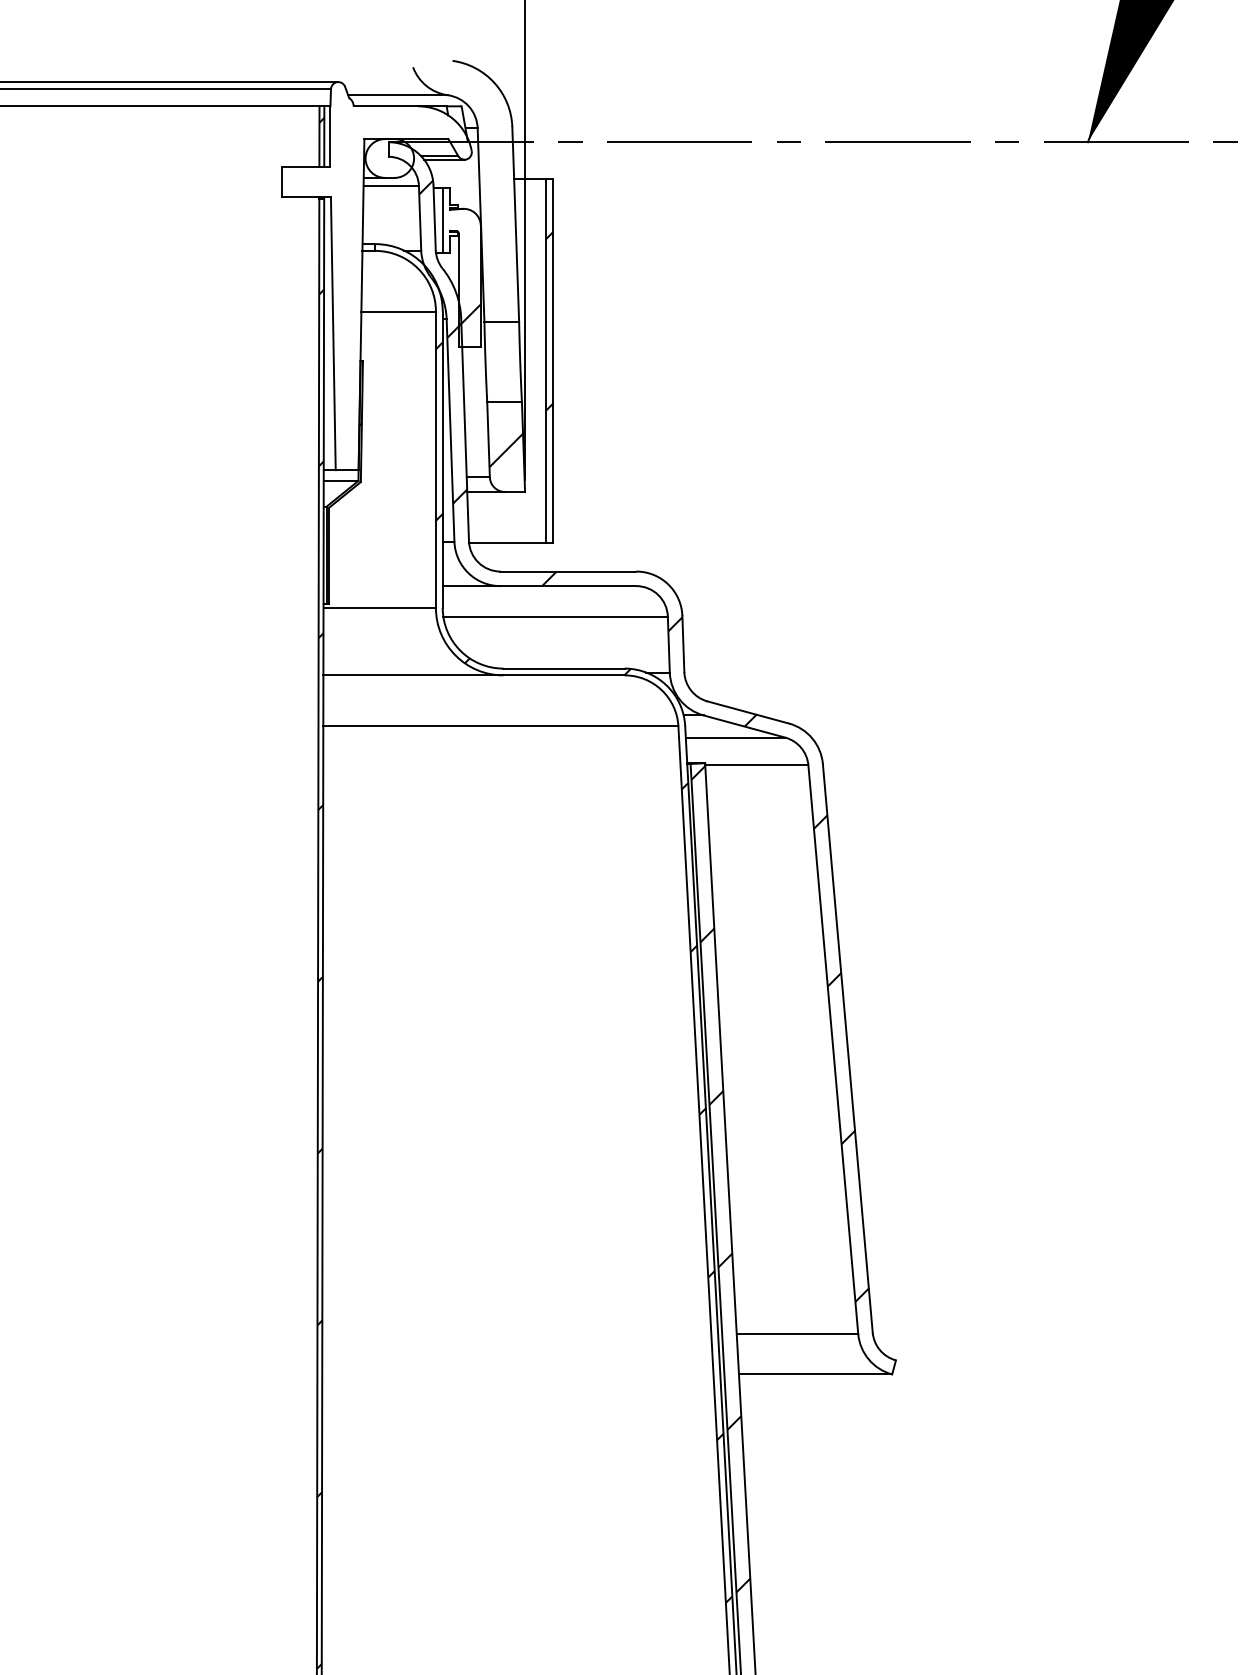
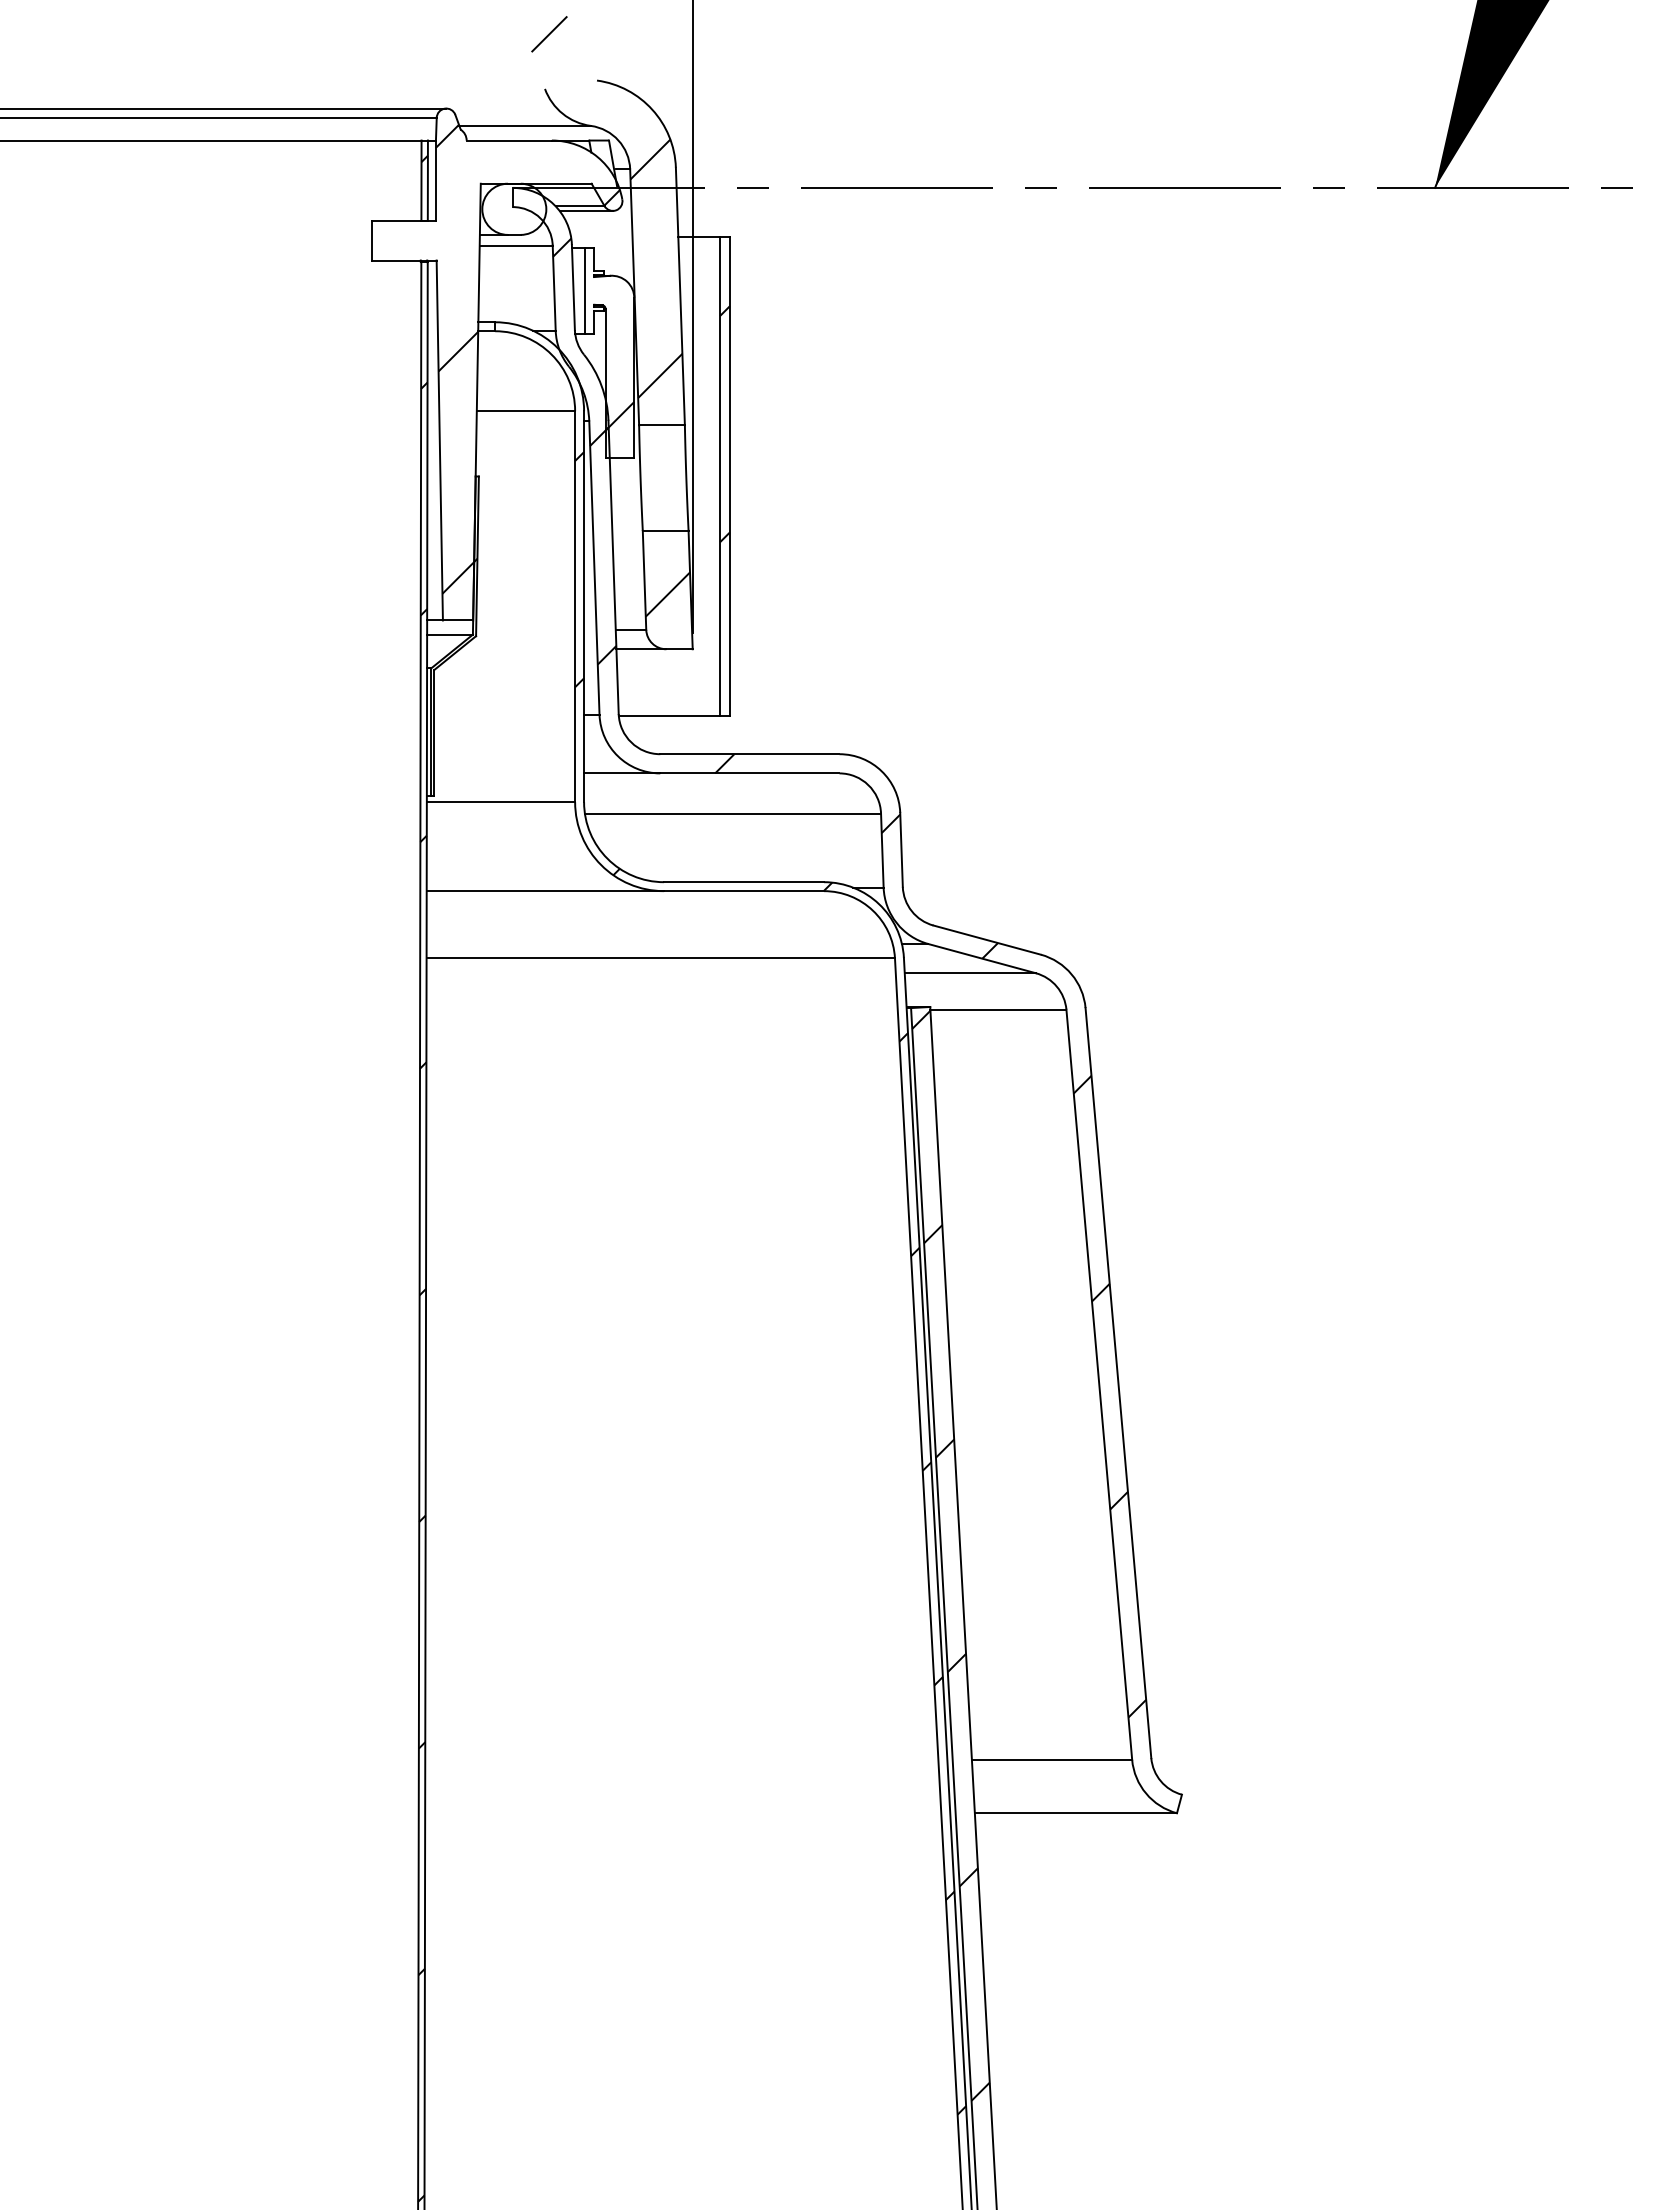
hatch: (459, 157) -> (606, 207), added
hatch: (399, 271) -> (527, 358), added

